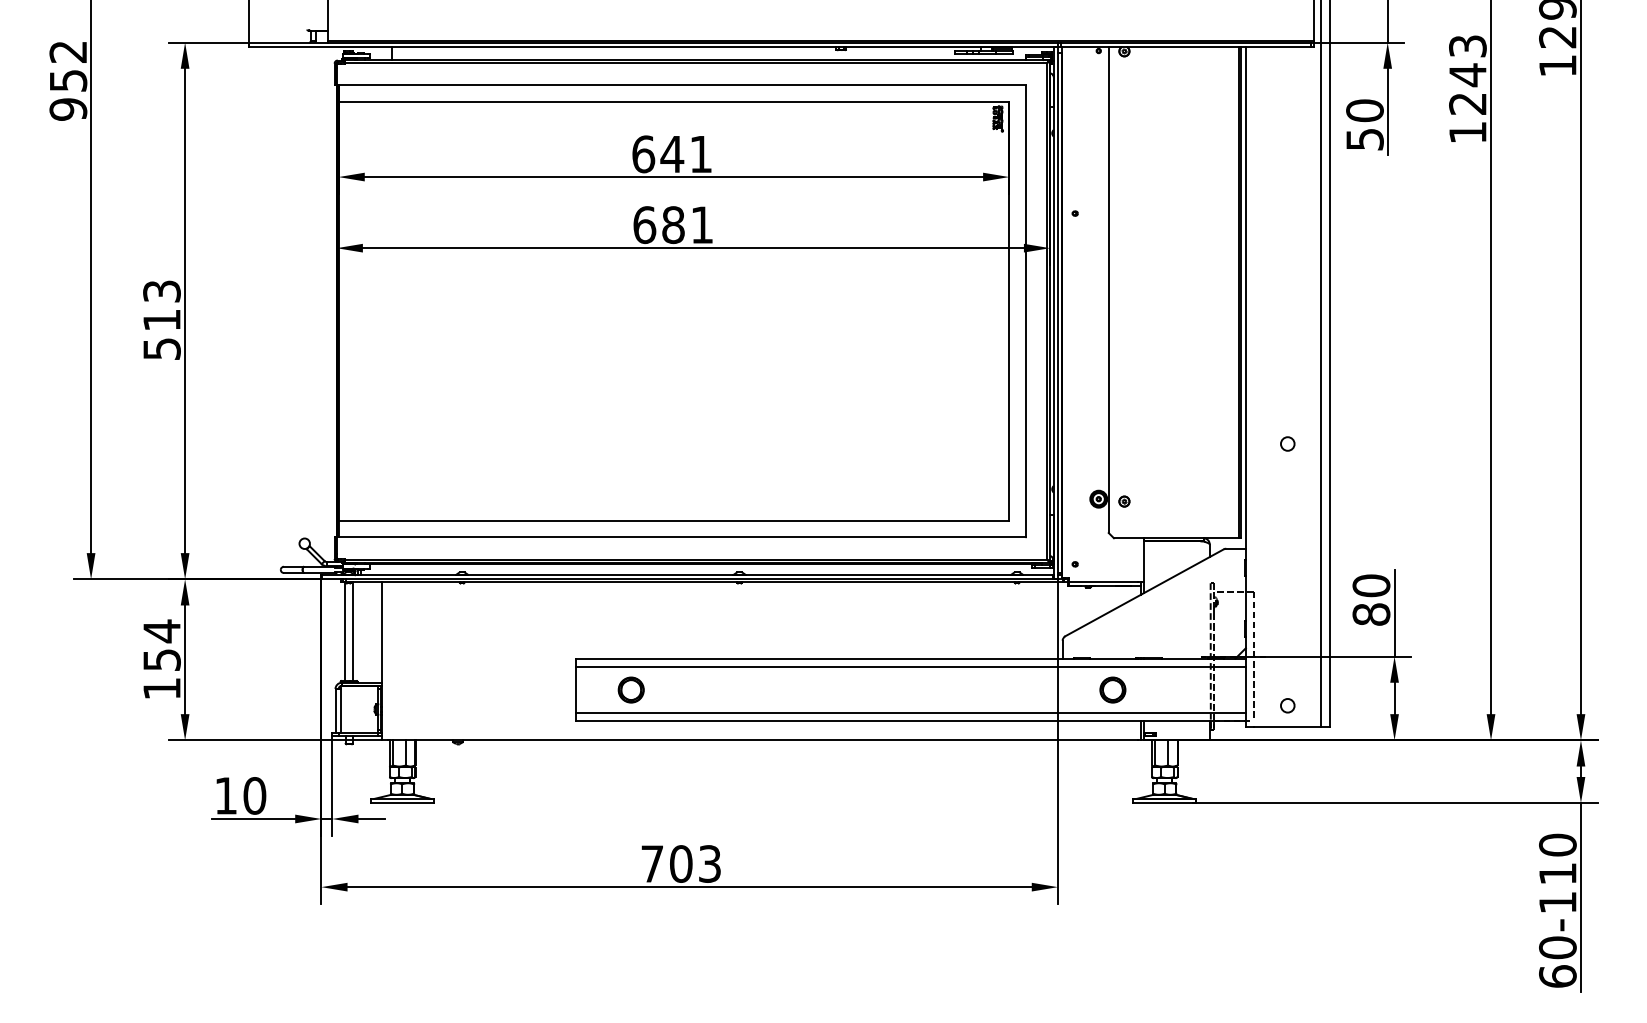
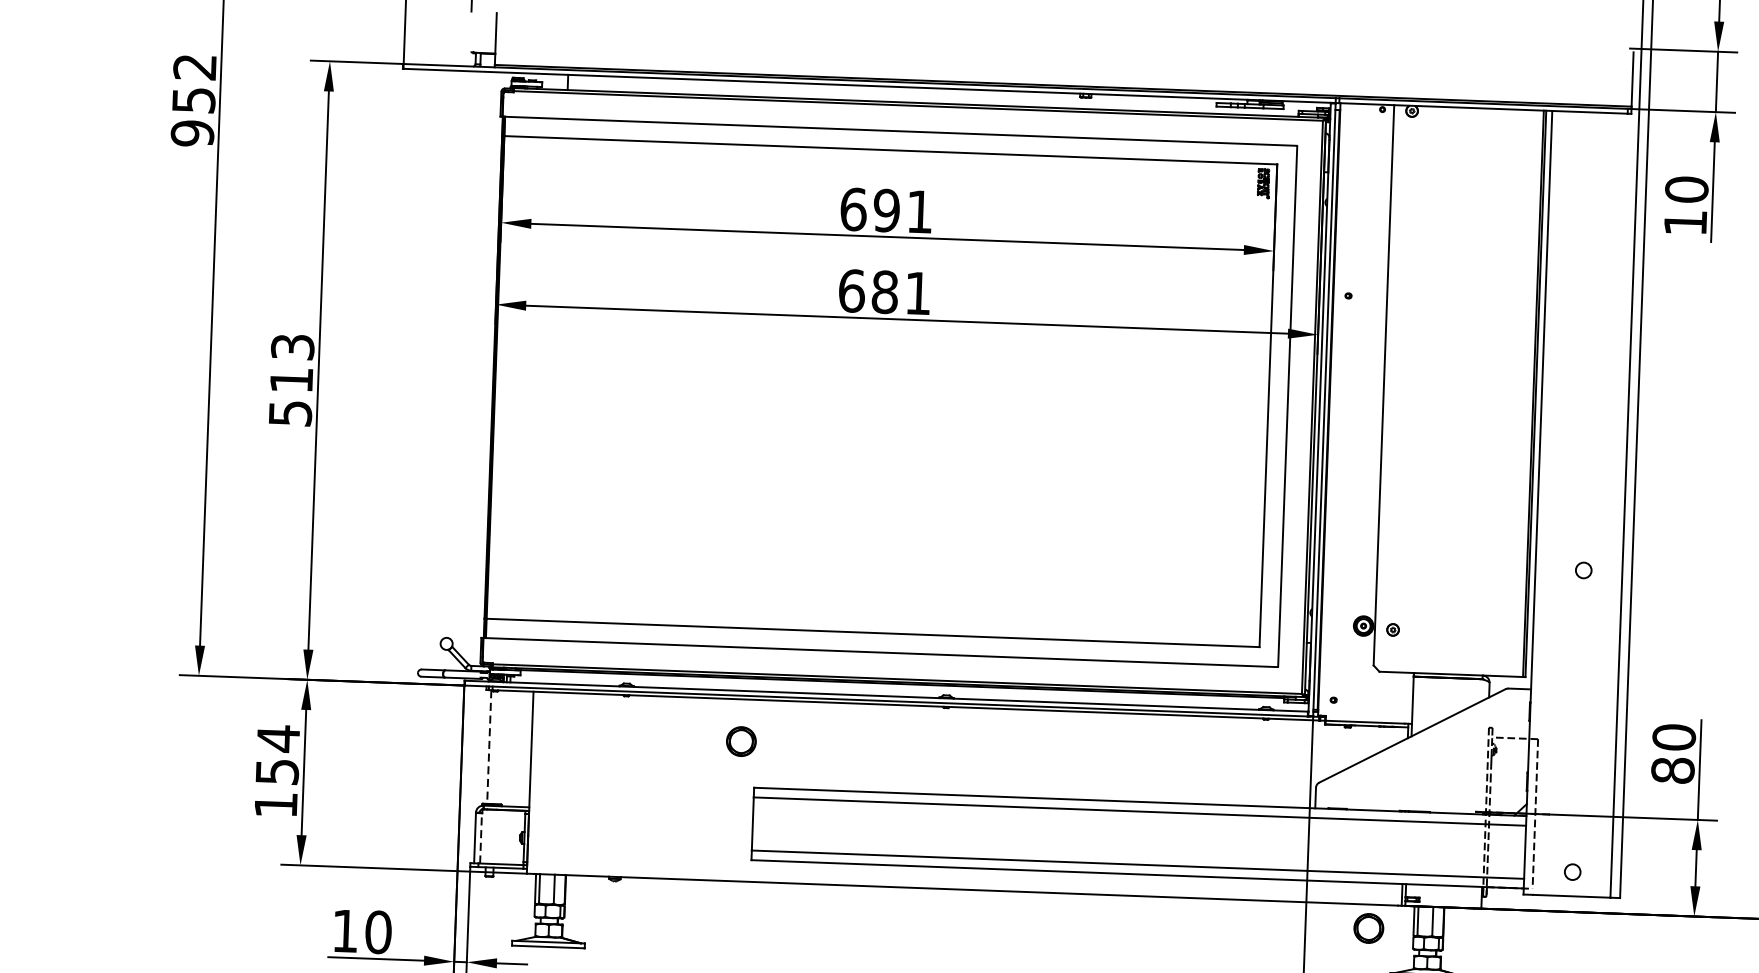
text: (1364, 139) -> (1685, 222), 50 -> 10
text: (672, 154) -> (886, 210), 641 -> 691
line: (353, 631) -> (499, 747), removed
line: (344, 632) -> (488, 747), solid -> dashed
part: (630, 689) -> (740, 740), moved
part: (1112, 689) -> (1368, 927), moved
line: (340, 711) -> (480, 838), solid -> dashed

